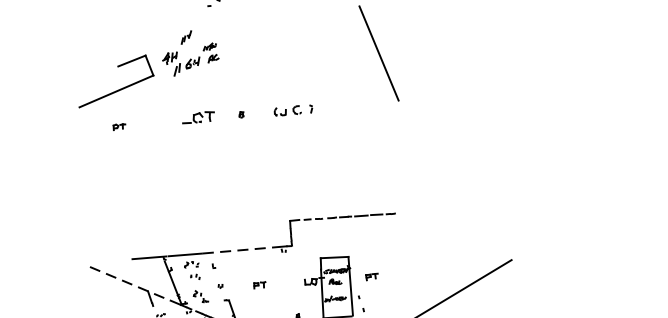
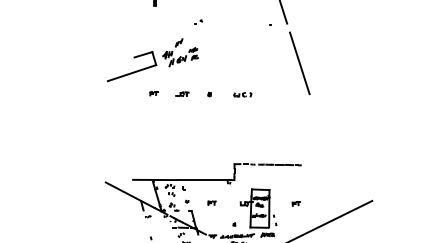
part: (293, 110) -> (242, 94), size x0.71
part: (198, 118) -> (182, 94), size x0.62
part: (118, 126) -> (153, 93), moved
line: (241, 250) -> (202, 180), dashed -> solid
part: (370, 276) -> (295, 203), moved
line: (130, 284) -> (130, 195), dashed -> solid

